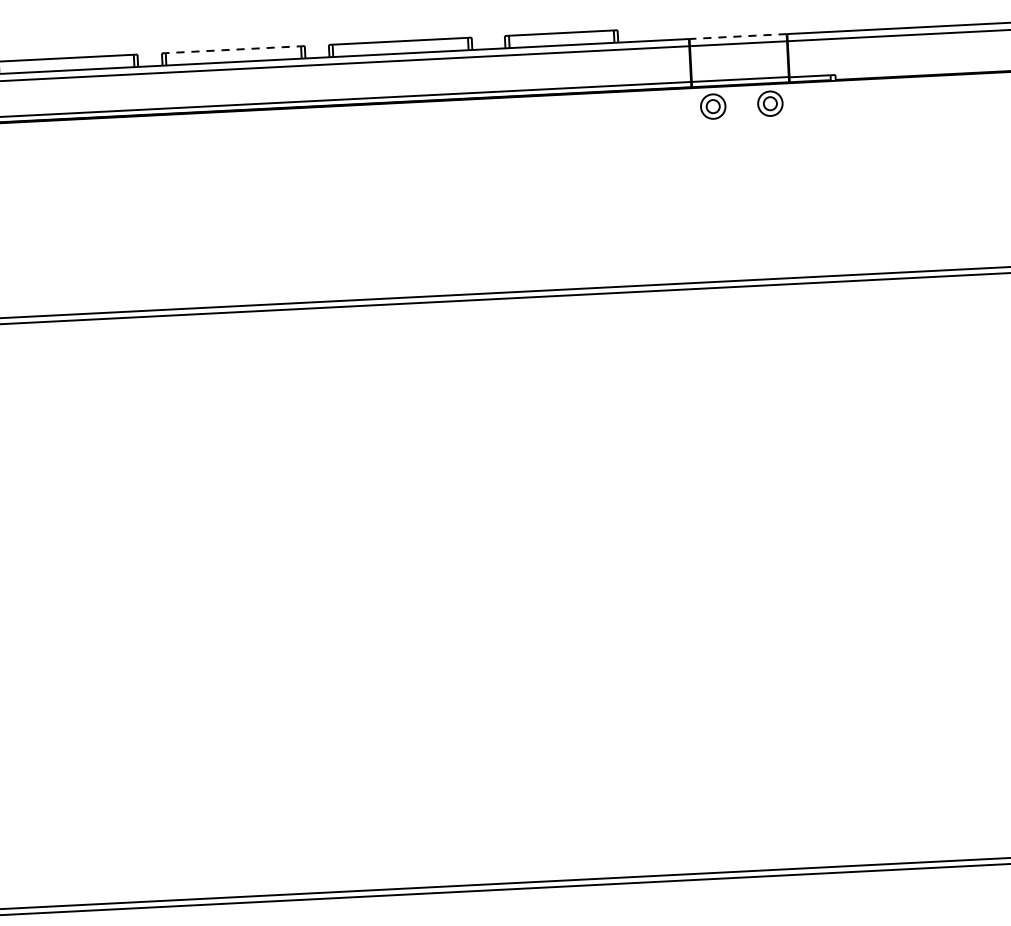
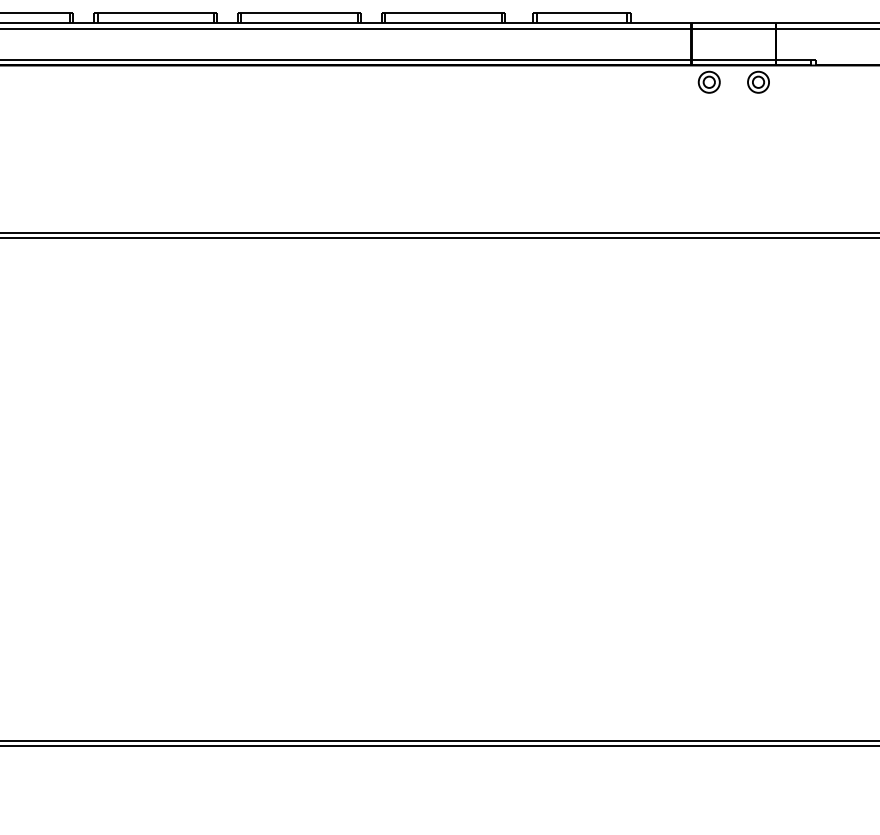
line: (737, 36) -> (733, 23), dashed -> solid
line: (233, 49) -> (299, 12), dashed -> solid

